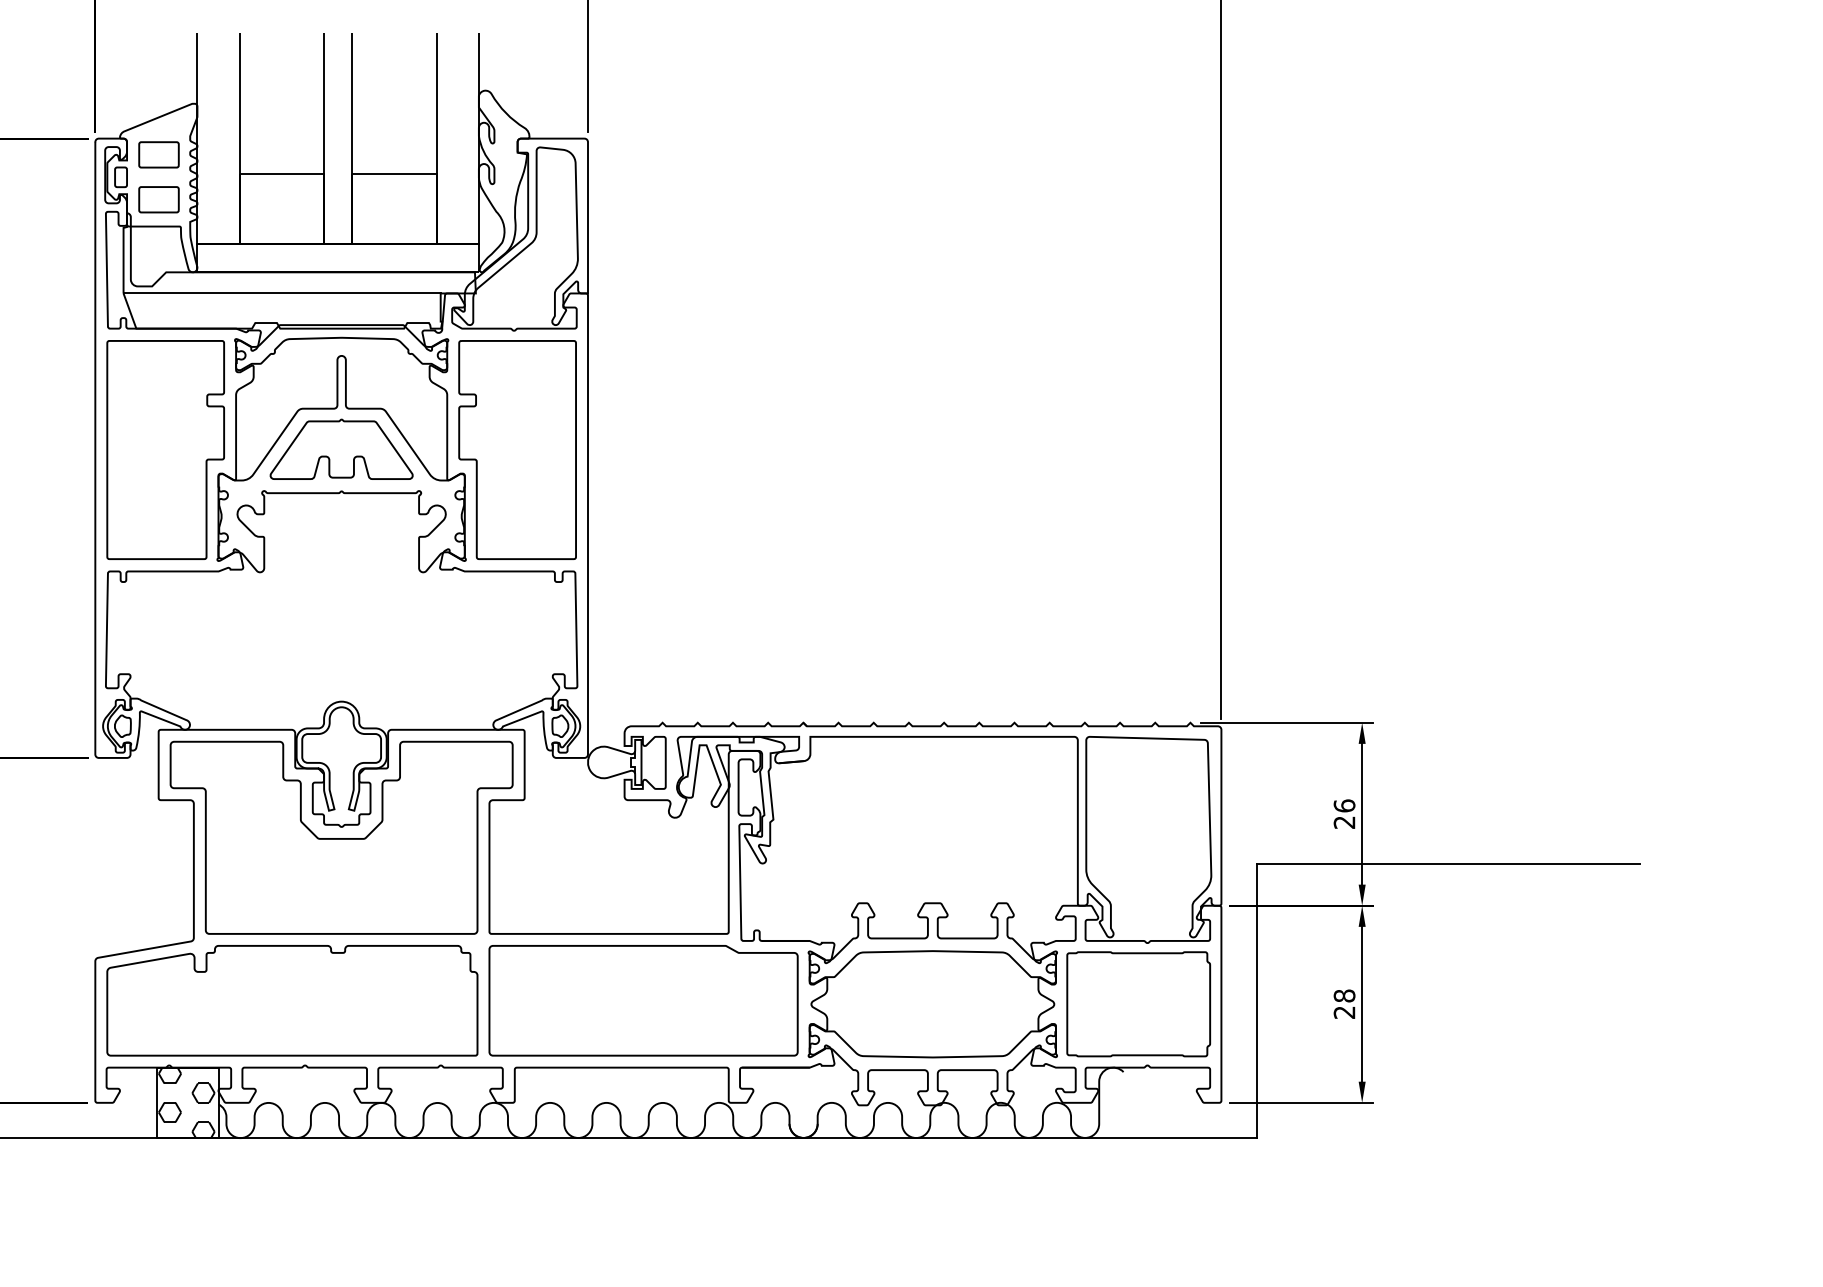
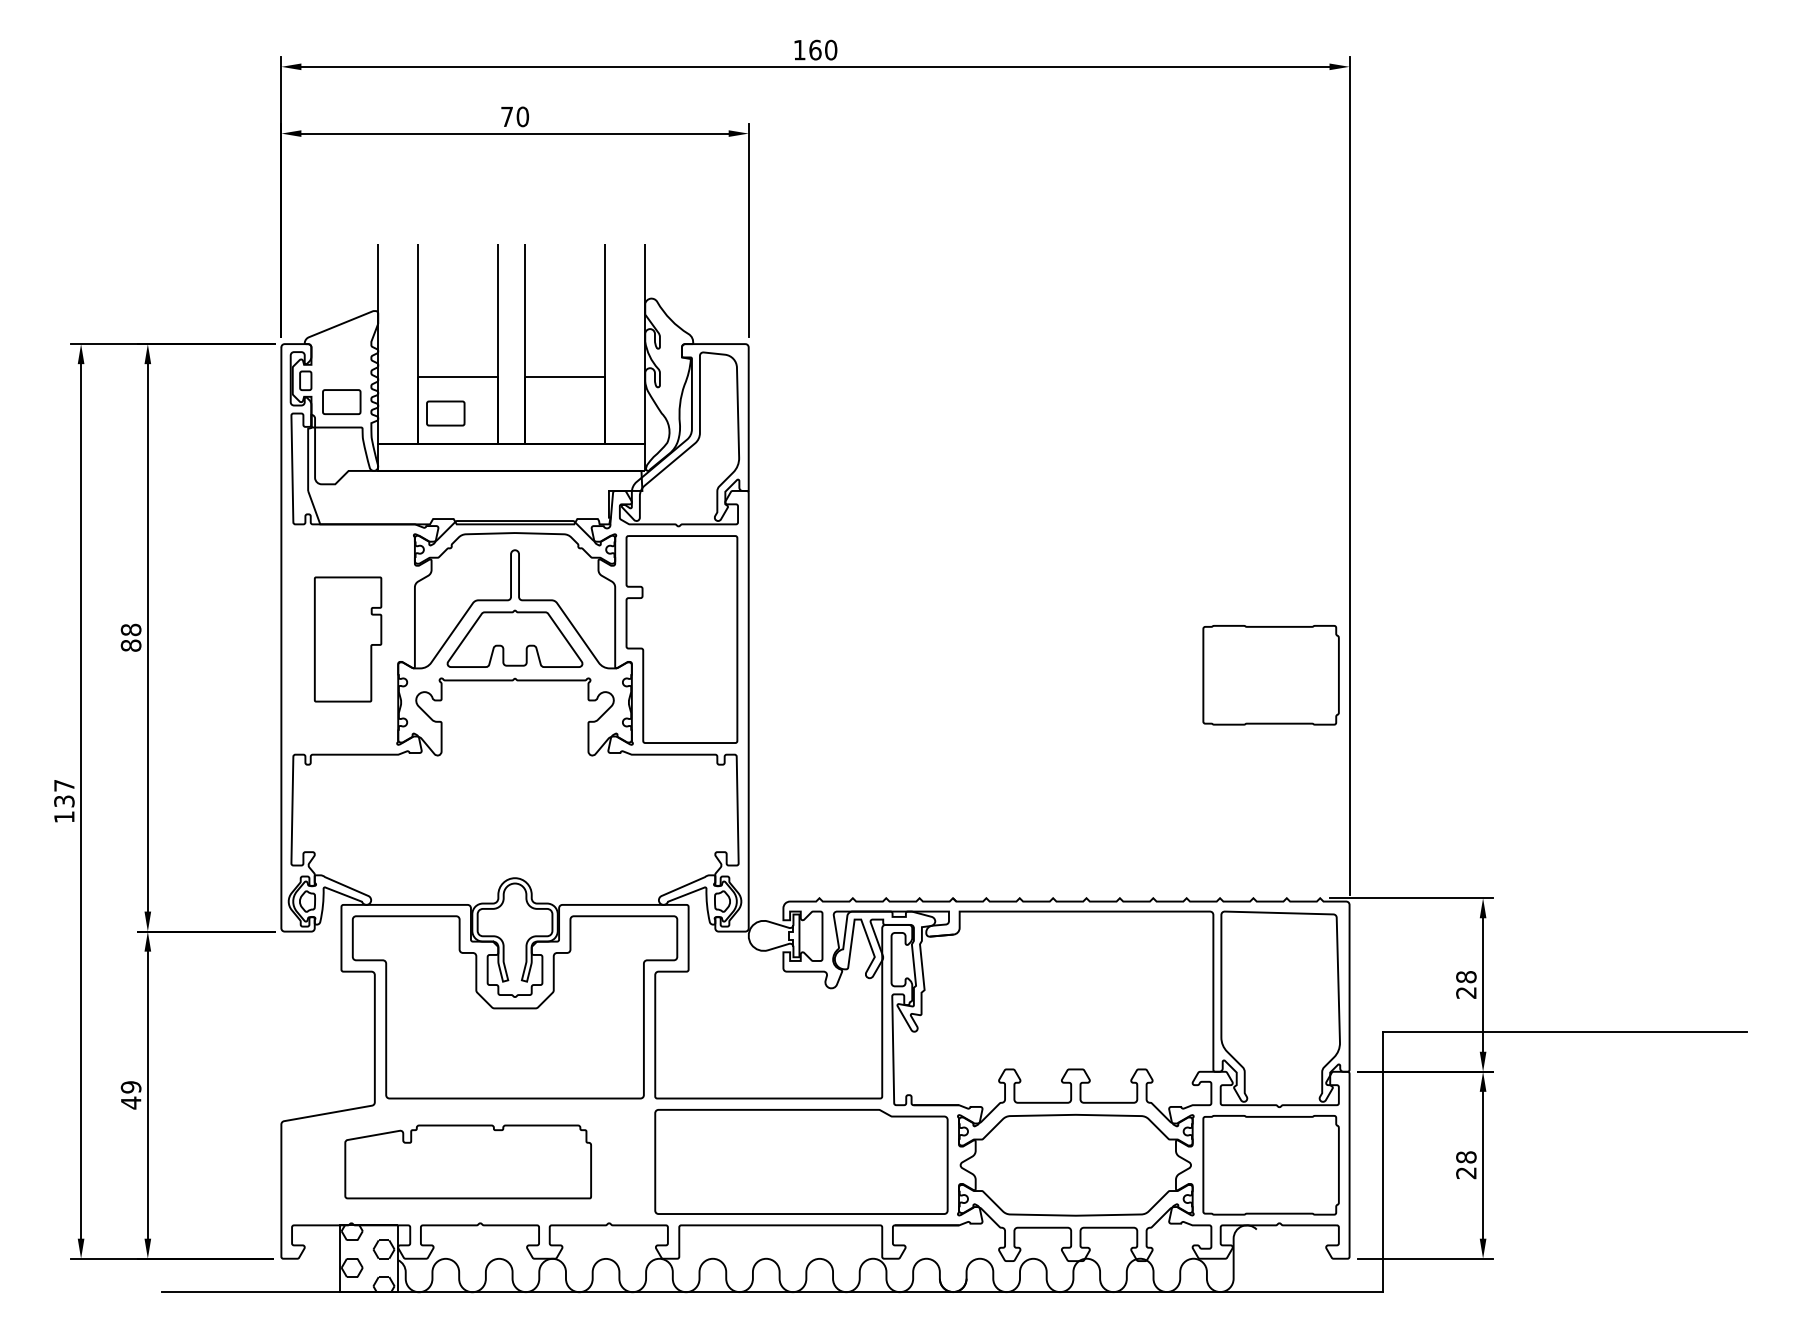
part: (158, 154) -> (445, 413), moved
line: (282, 292) -> (458, 490), removed
part: (165, 450) -> (347, 639), size x0.6
part: (1138, 487) -> (1270, 675), added
text: (1344, 805) -> (1466, 976), 26 -> 28
part: (291, 1000) -> (467, 1161), size x0.7

